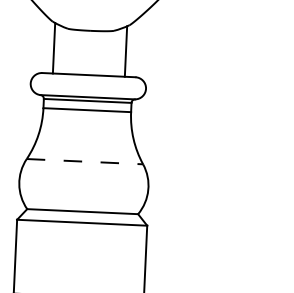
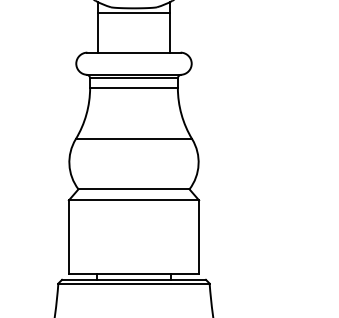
line: (90, 34) -> (133, 12), added
line: (85, 161) -> (134, 139), dashed -> solid

